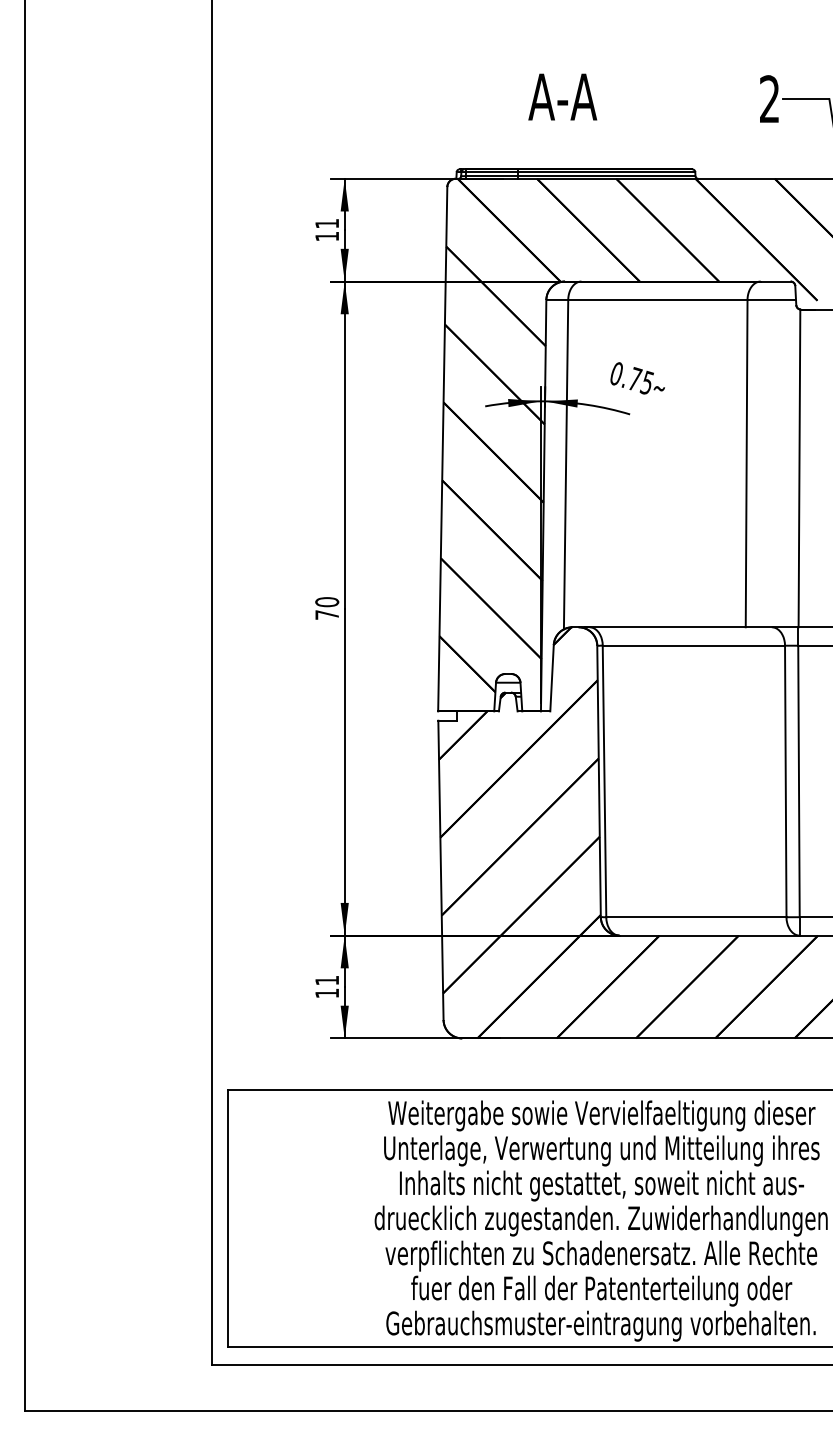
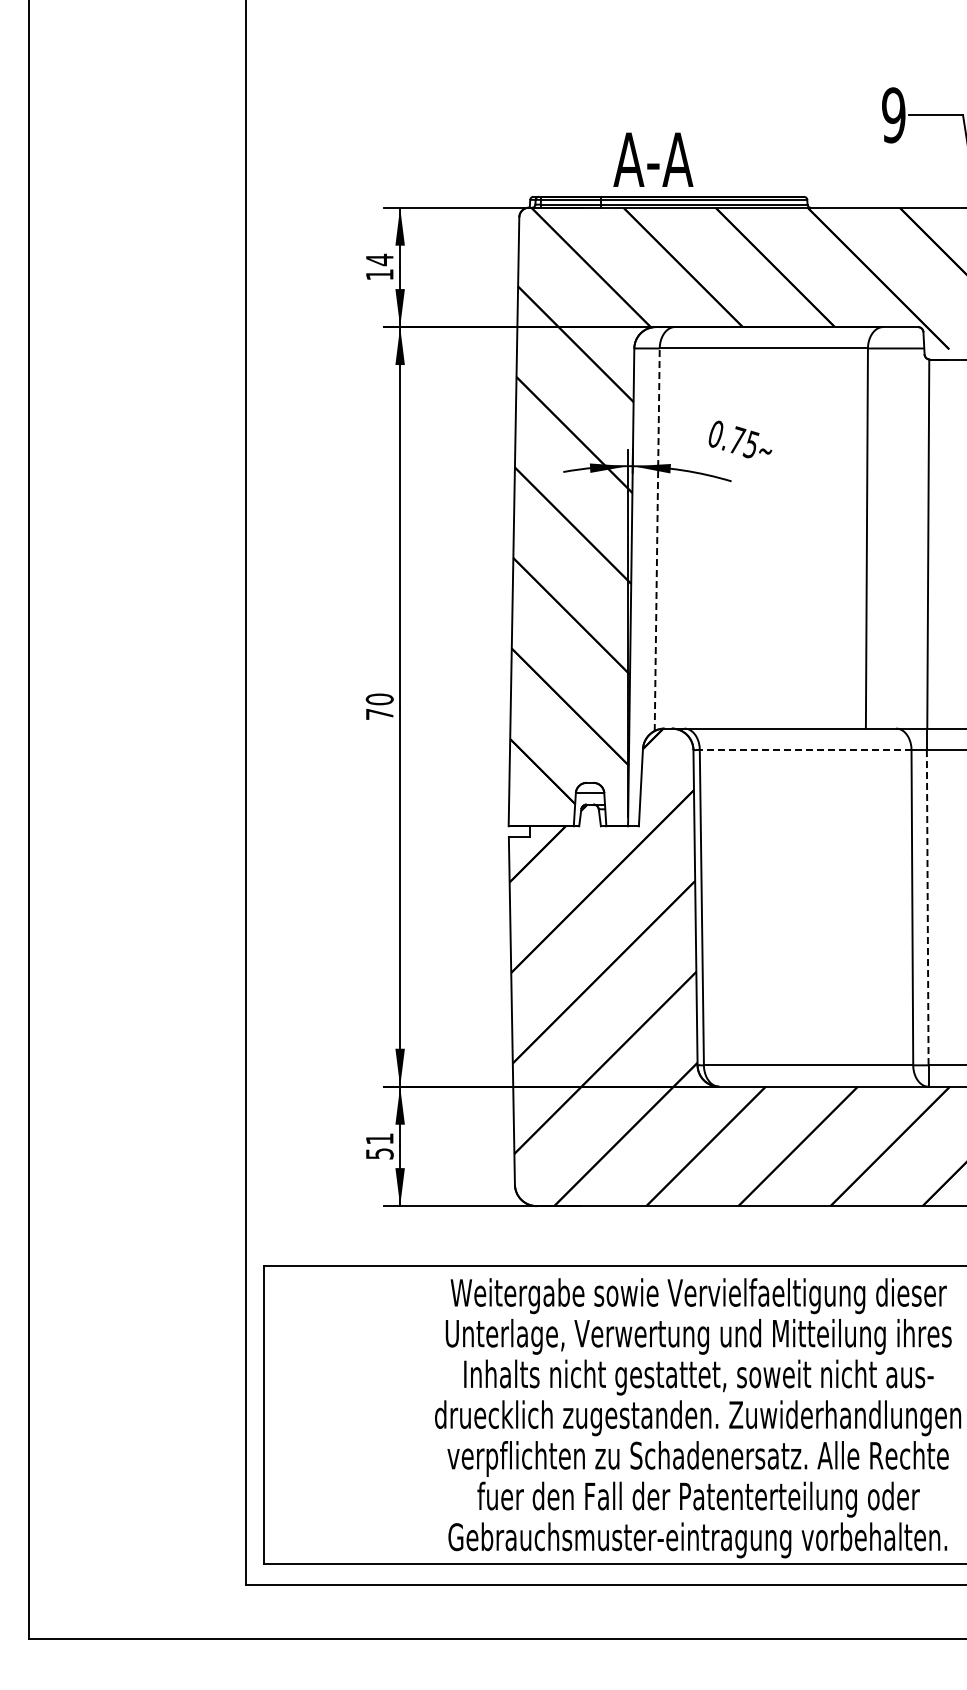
text: (562, 96) -> (653, 159), moved
text: (769, 99) -> (893, 115), 2 -> 9
text: (326, 223) -> (379, 259), 11 -> 14
line: (566, 464) -> (657, 539), solid -> dashed
line: (693, 646) -> (805, 750), solid -> dashed
line: (798, 781) -> (927, 907), solid -> dashed
text: (326, 993) -> (379, 1153), 11 -> 51

